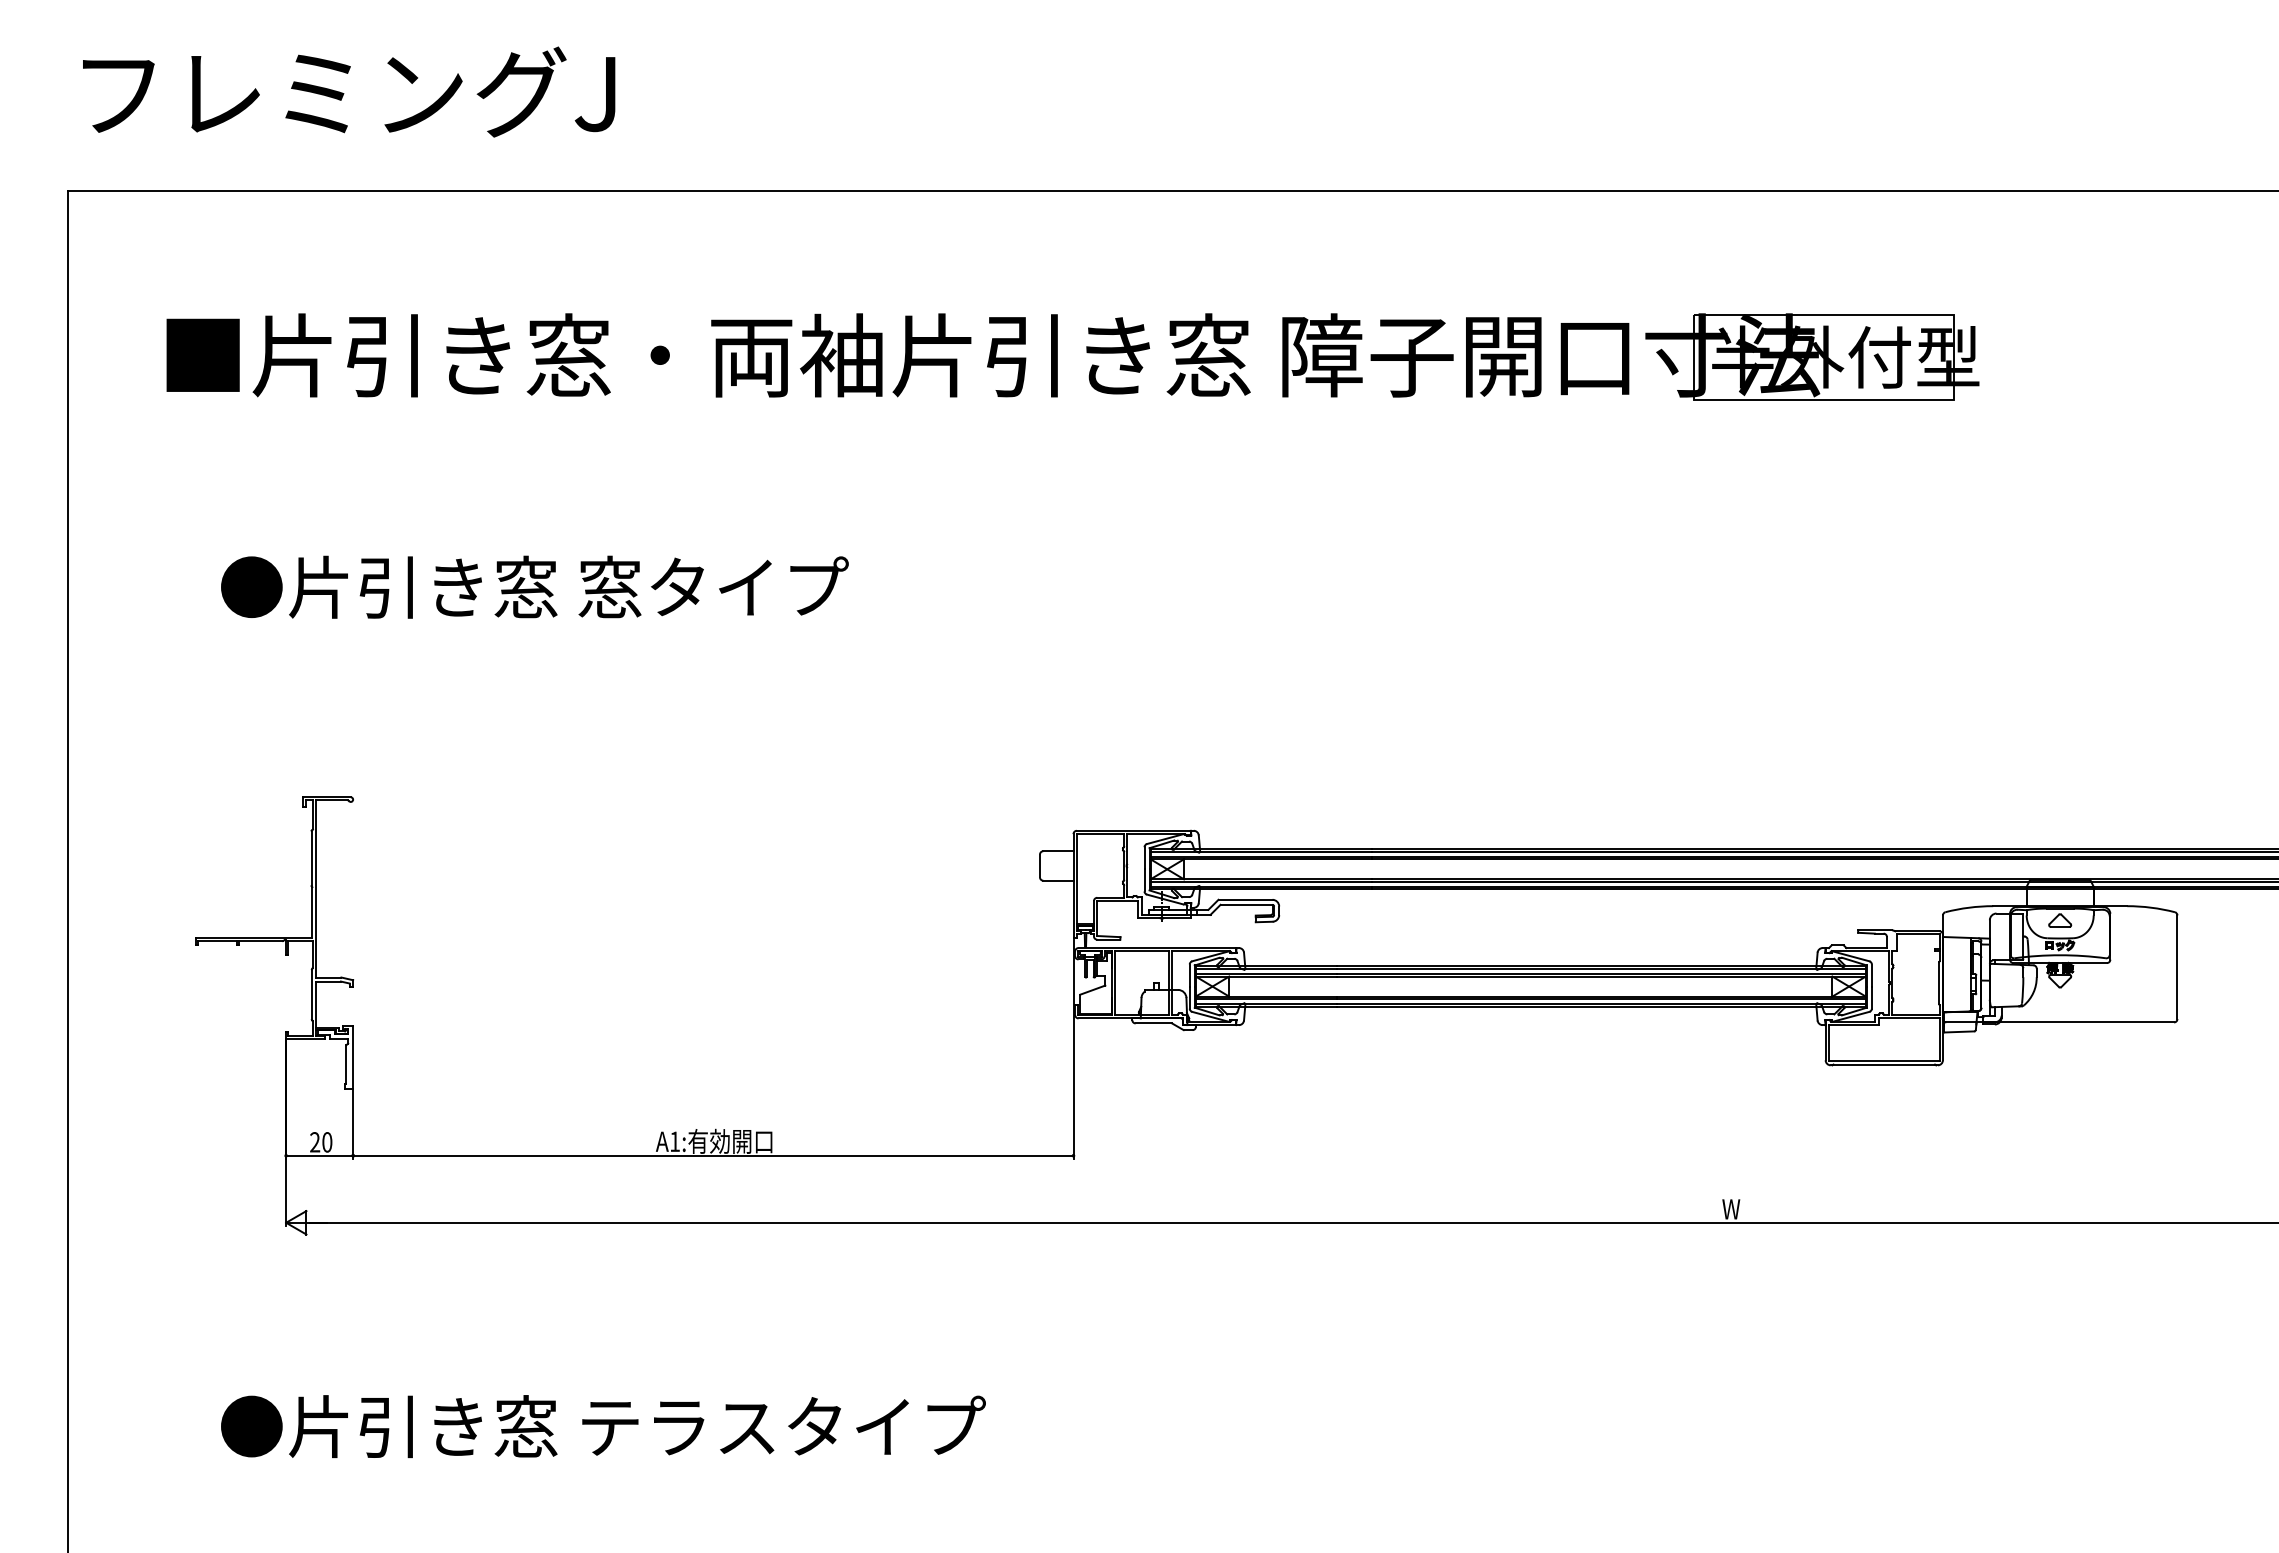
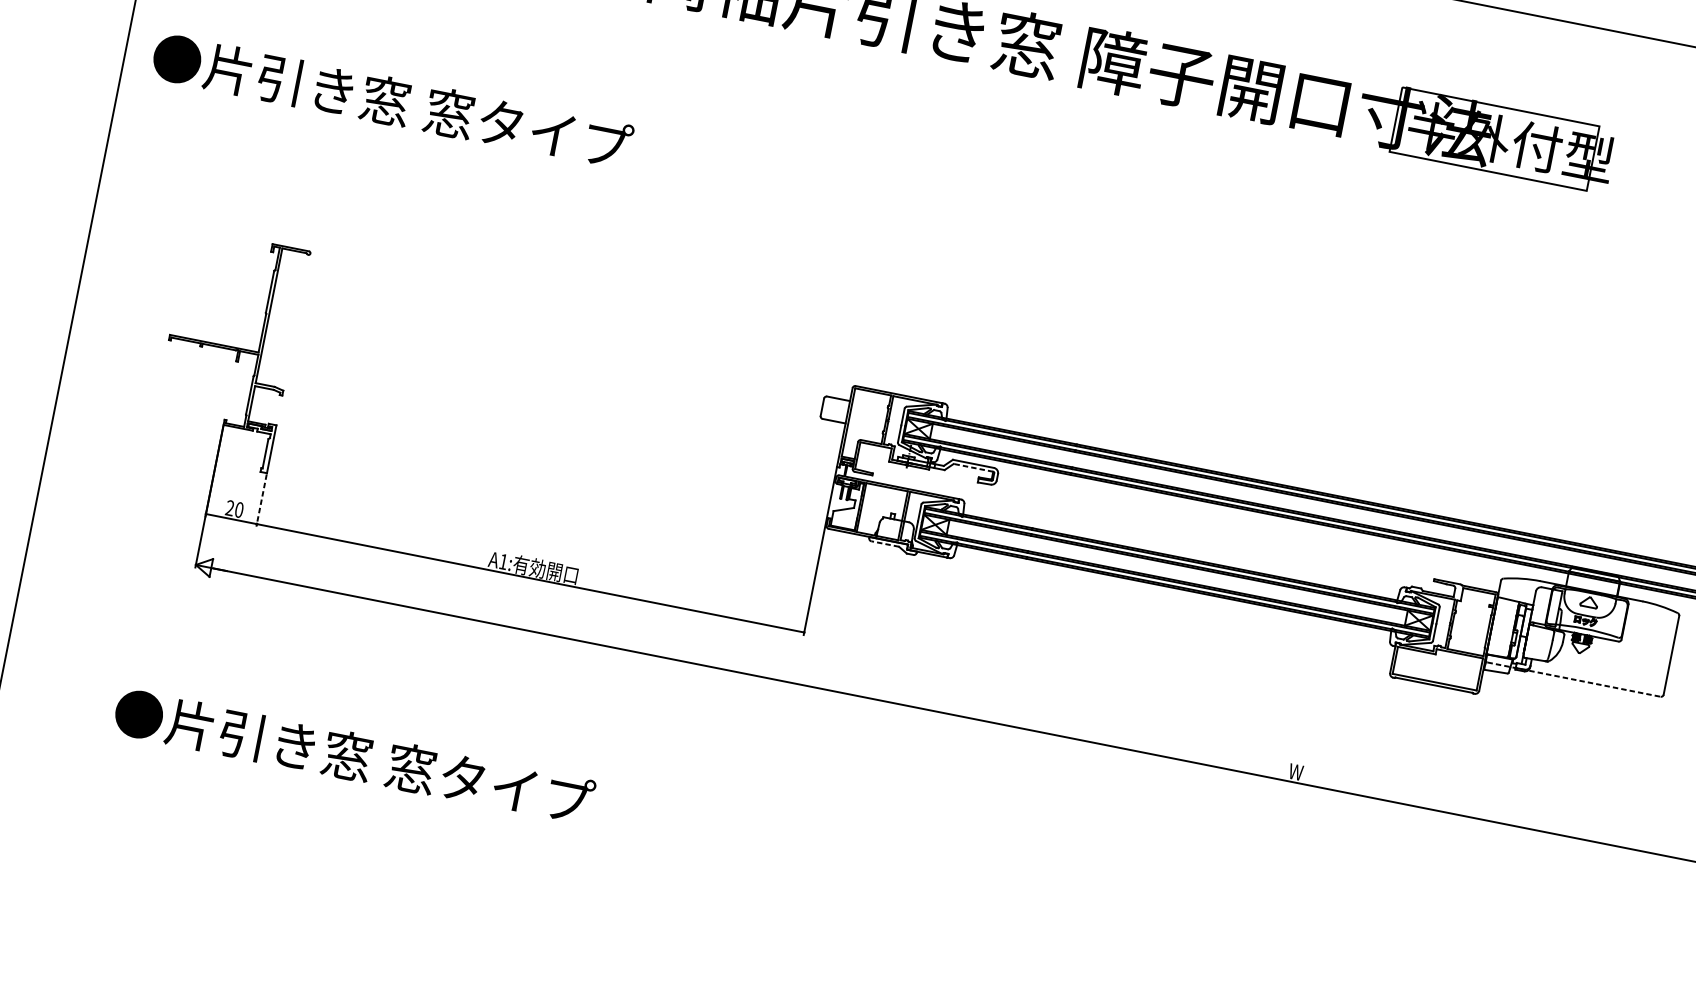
text: (534, 586) -> (392, 101), moved
line: (1246, 904) -> (973, 467), solid -> dashed
line: (2060, 1022) -> (1574, 679), solid -> dashed
line: (1153, 1023) -> (884, 544), solid -> dashed
line: (353, 1125) -> (261, 501), solid -> dashed
text: (781, 1426) -> (541, 794), ●片引き窓 テラスタイプ -> ●片引き窓 窓タイプ

